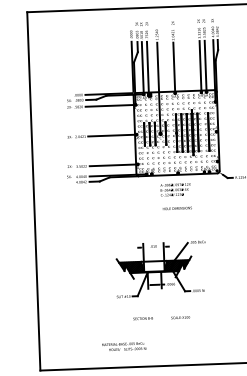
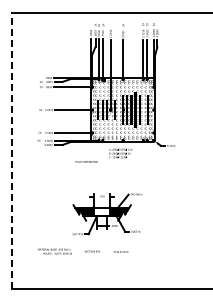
line: (33, 191) -> (11, 150), solid -> dashed
text: (177, 207) -> (86, 161), moved
text: (123, 346) -> (54, 251), moved

